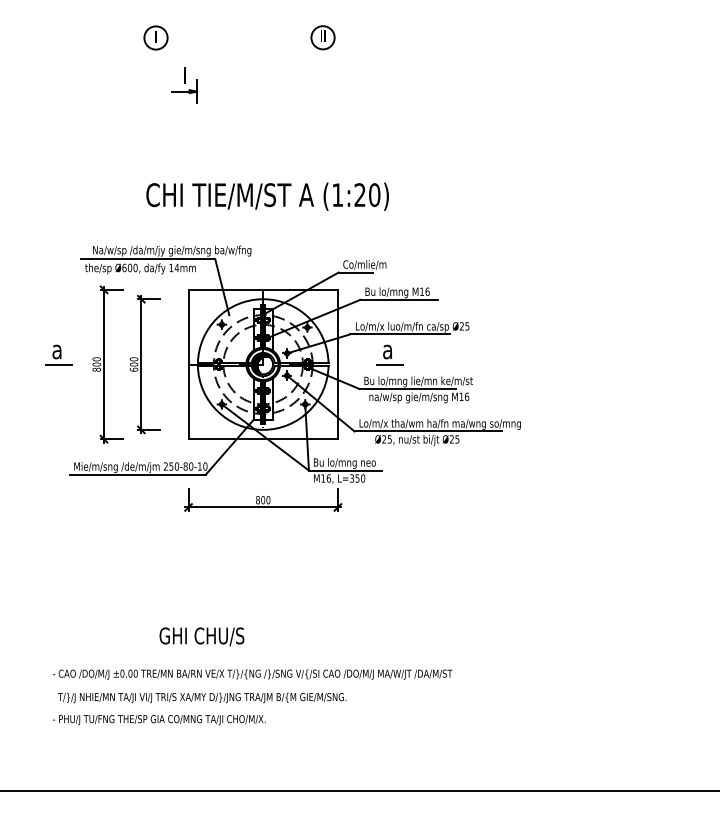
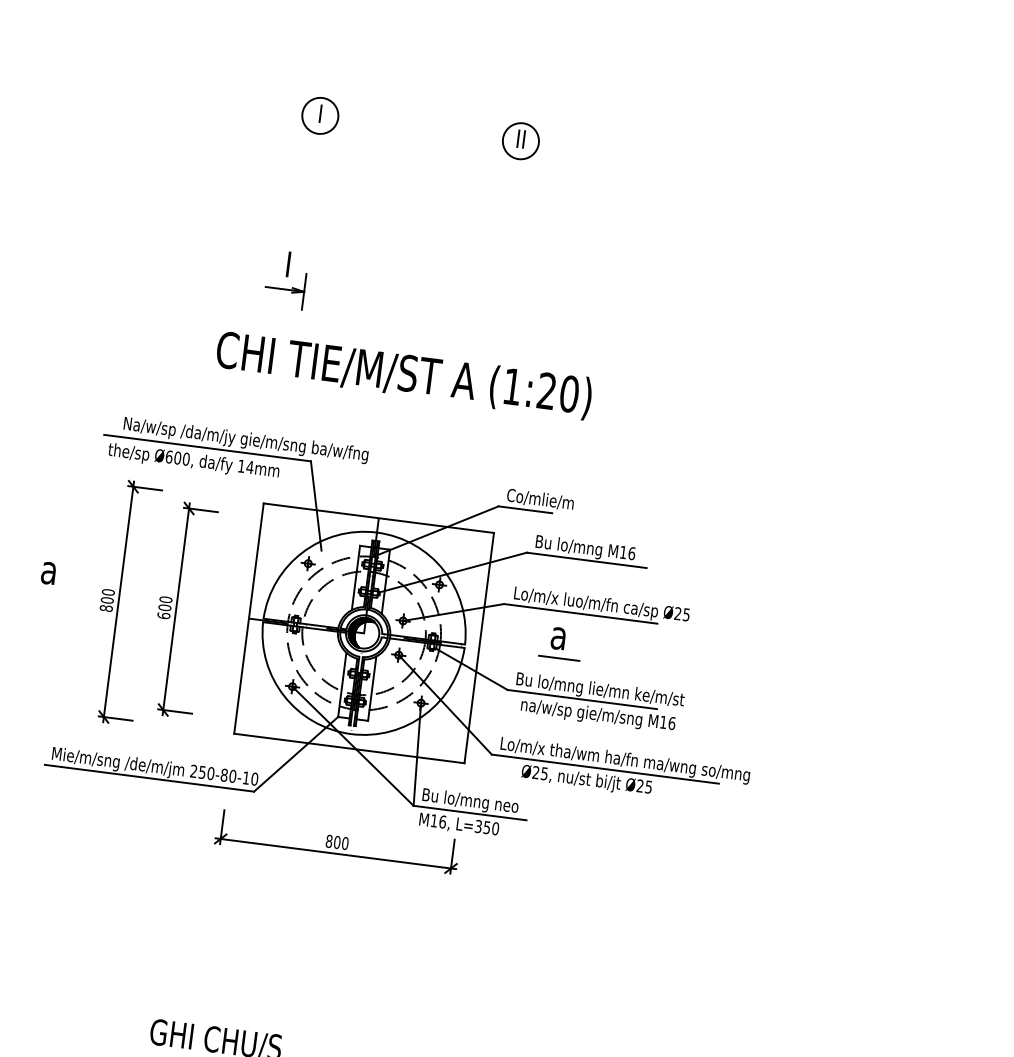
part: (155, 37) -> (319, 115), moved
part: (184, 85) -> (285, 279), moved
line: (59, 364) -> (49, 593), removed

